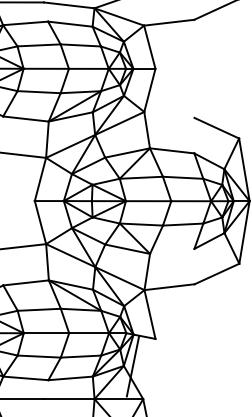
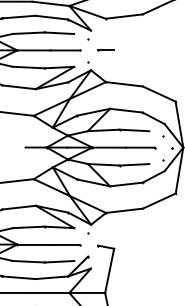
line: (168, 115) -> (123, 84), added
line: (172, 251) -> (126, 184), added
line: (132, 365) -> (109, 270), moved

